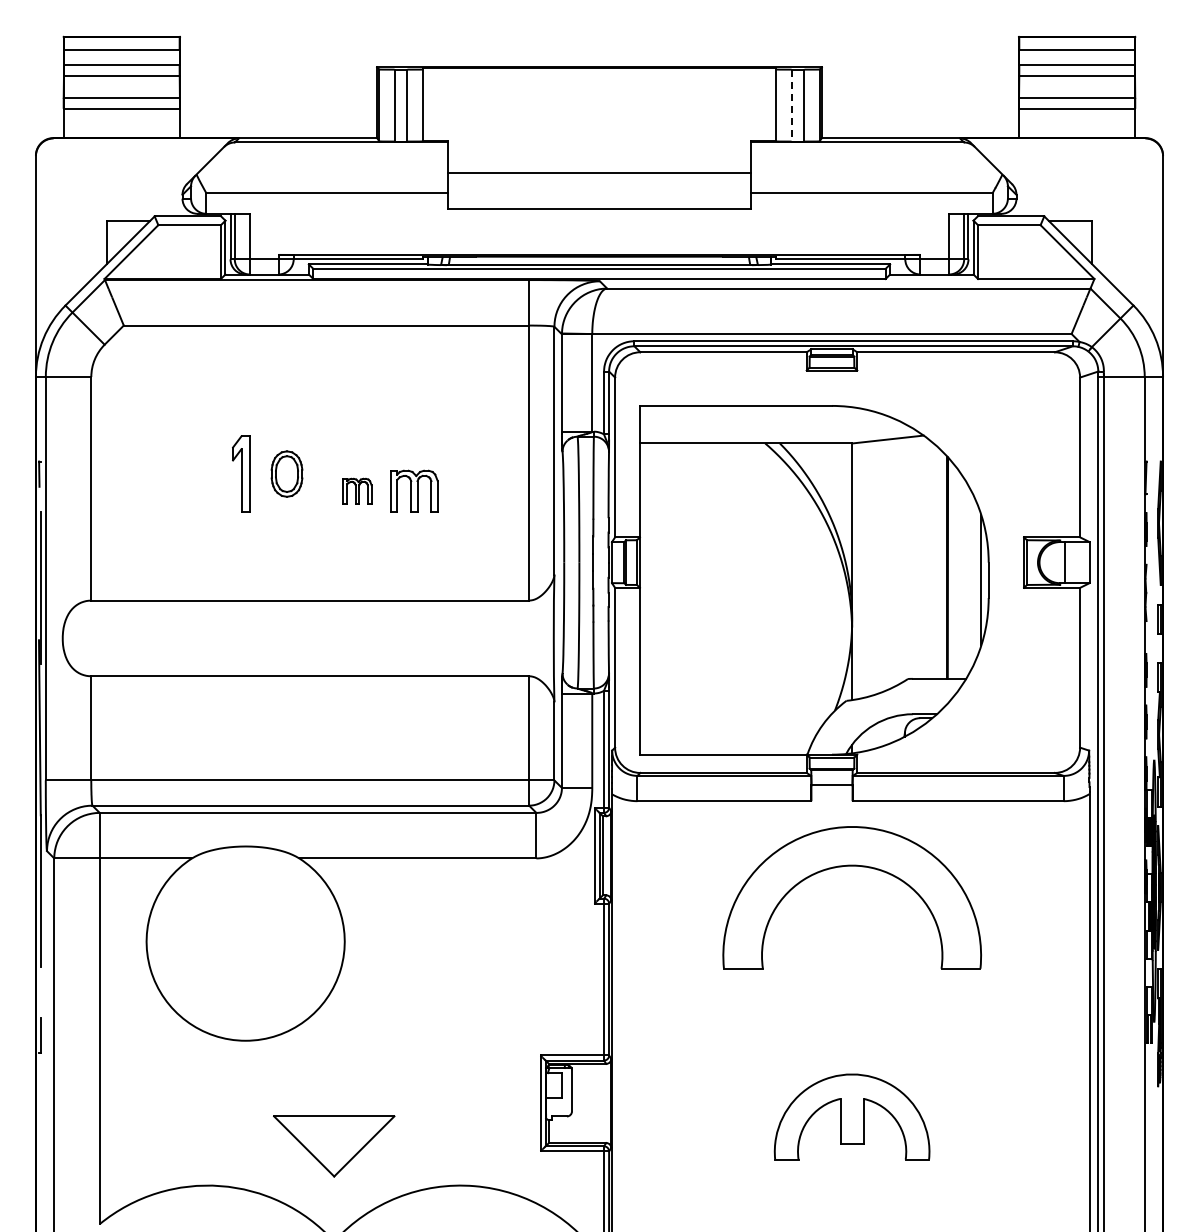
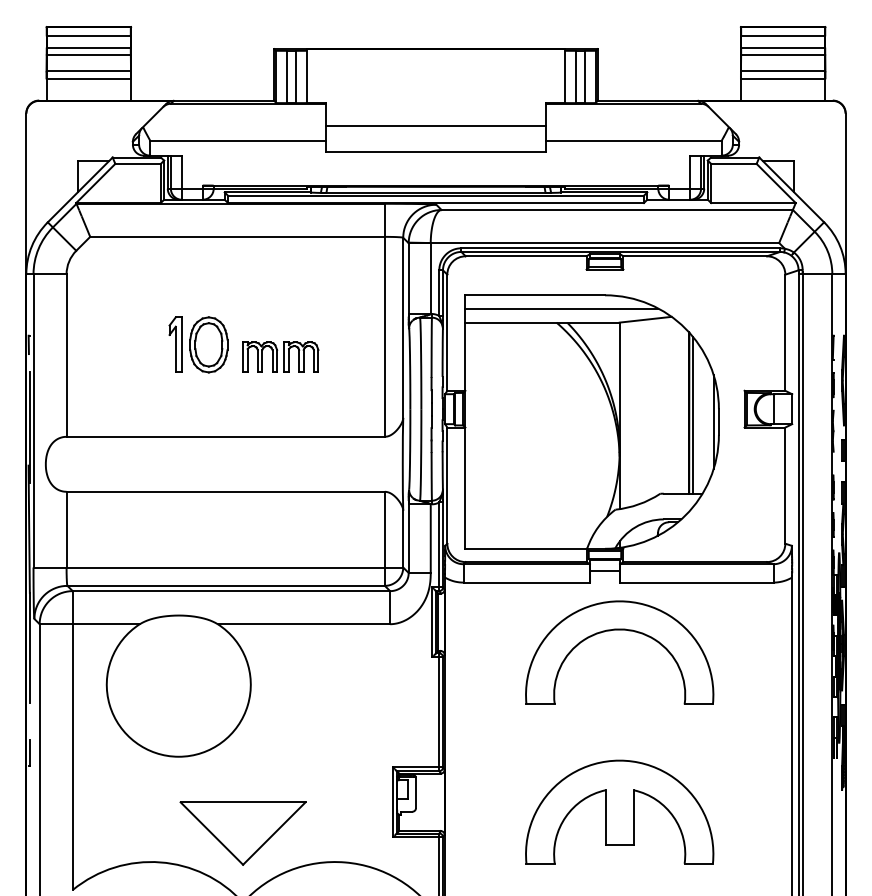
line: (791, 105) -> (575, 76), dashed -> solid
line: (772, 424) -> (561, 308), added
part: (286, 473) -> (208, 344), size x1.67
part: (357, 490) -> (260, 356), size x1.67
line: (953, 570) -> (693, 414), added
part: (851, 1116) -> (619, 811), size x1.67
part: (334, 1146) -> (243, 833), size x1.43

